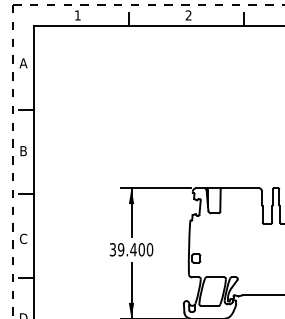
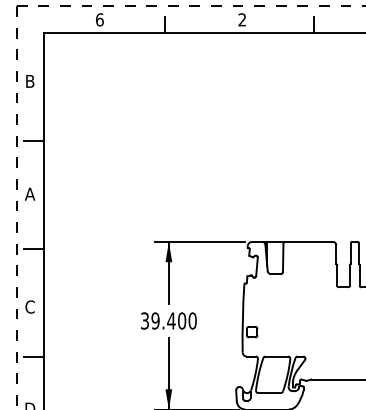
text: (77, 15) -> (99, 19), 1 -> 6
text: (23, 63) -> (30, 81), A -> B
text: (23, 151) -> (30, 194), B -> A

